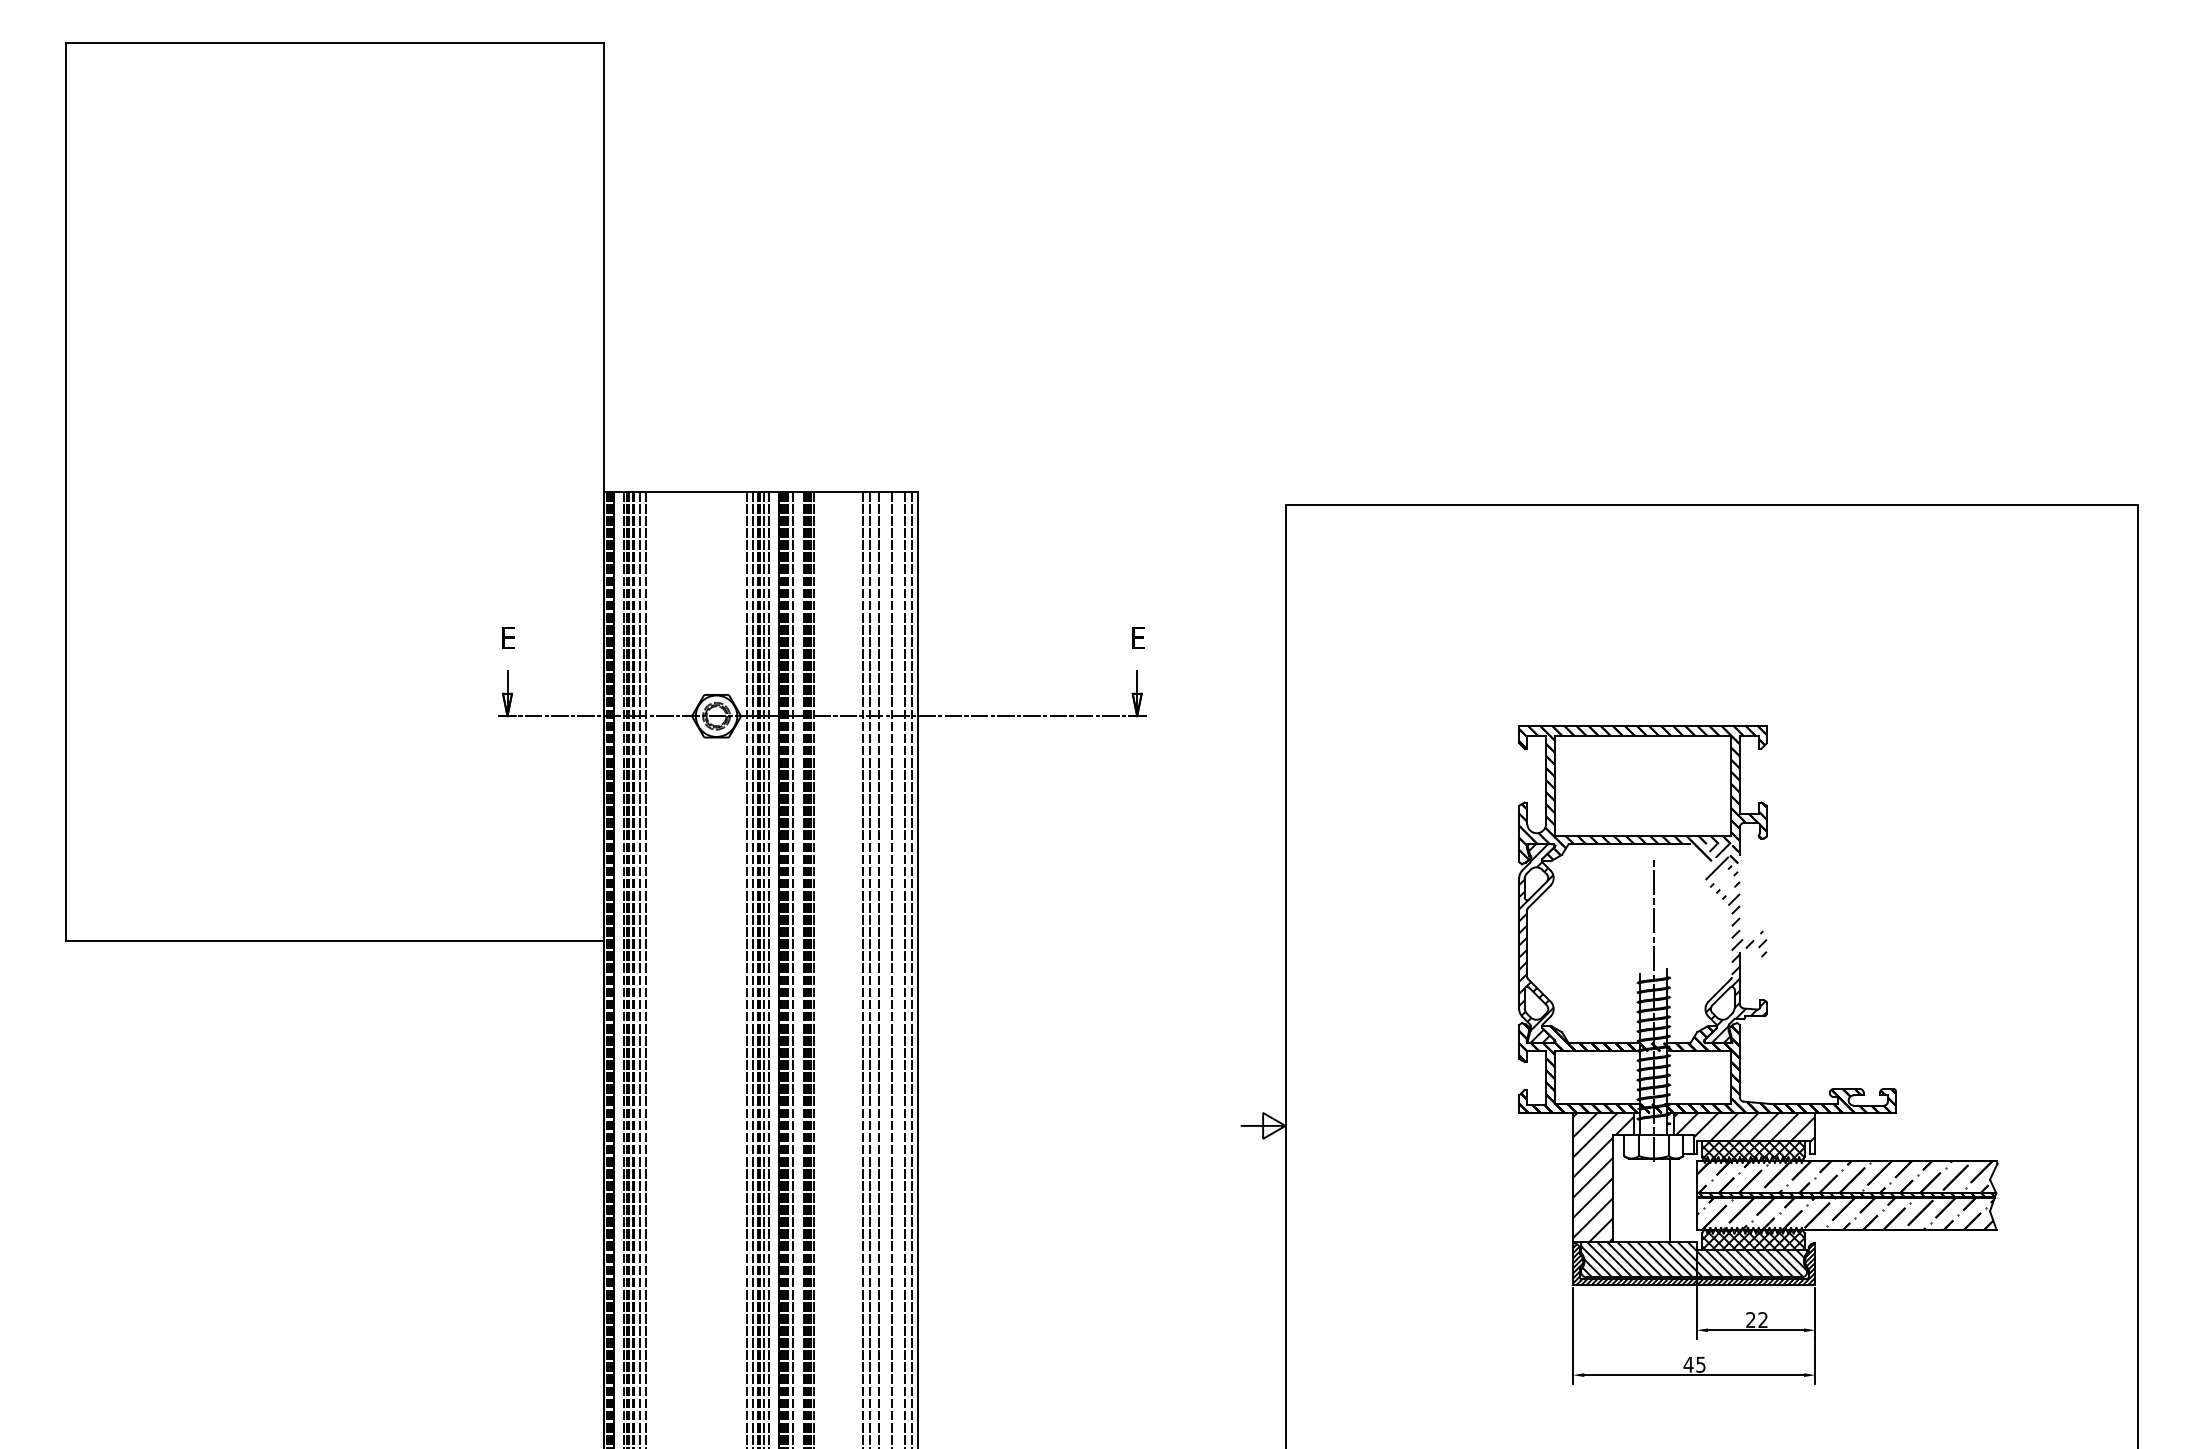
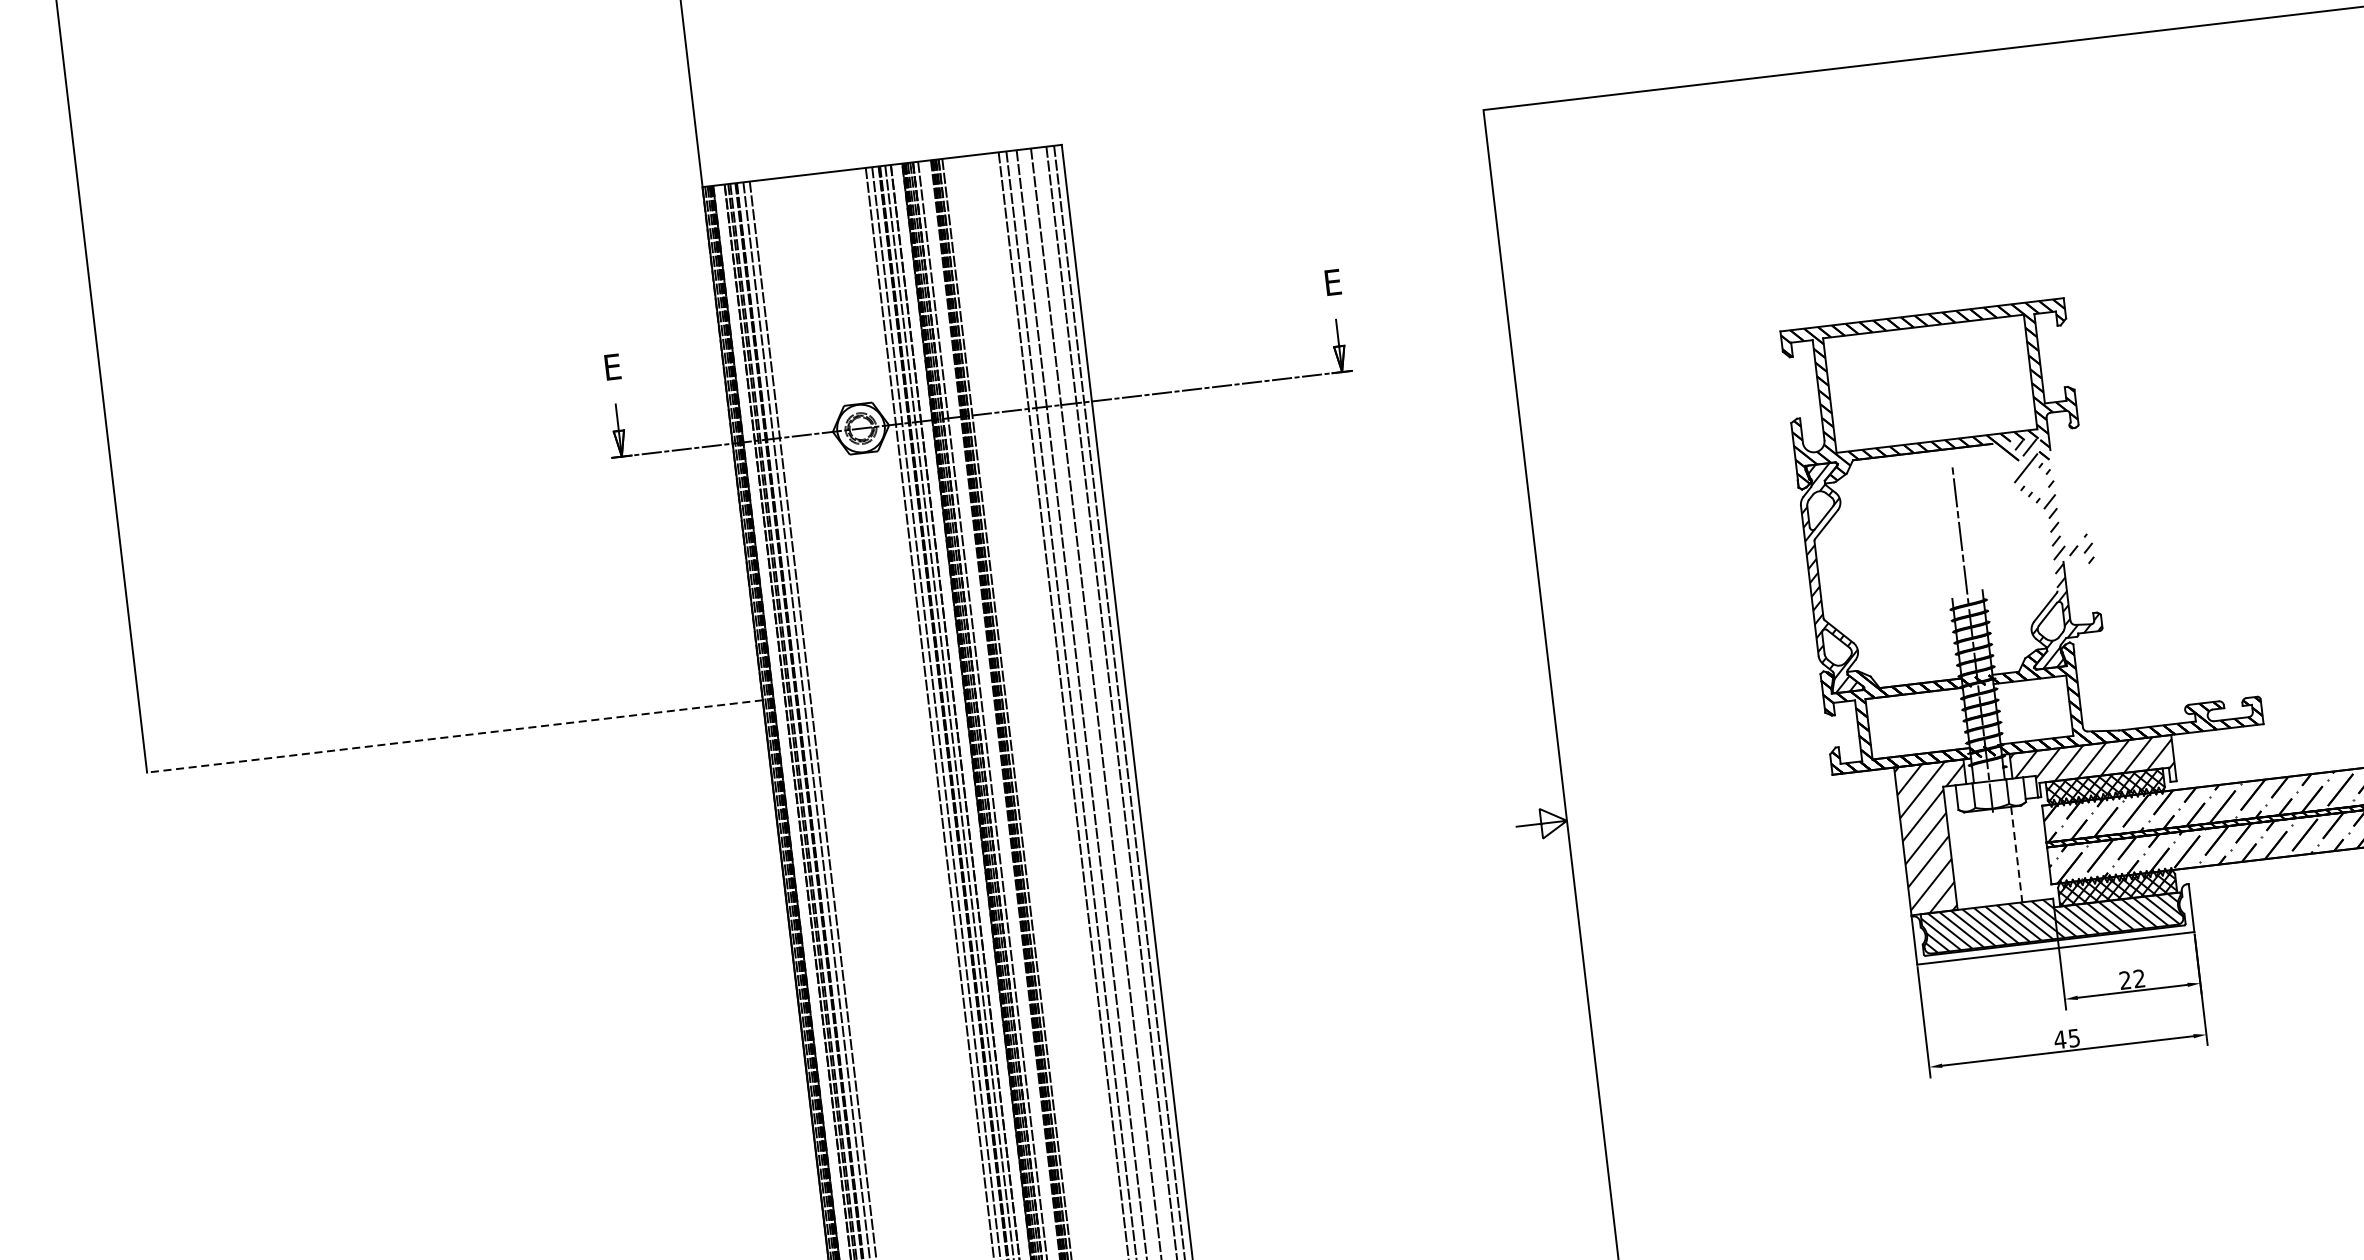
line: (334, 940) -> (454, 736), solid -> dashed
line: (1669, 1200) -> (2016, 854), solid -> dashed
hatch: (1694, 1264) -> (2053, 924), removed

